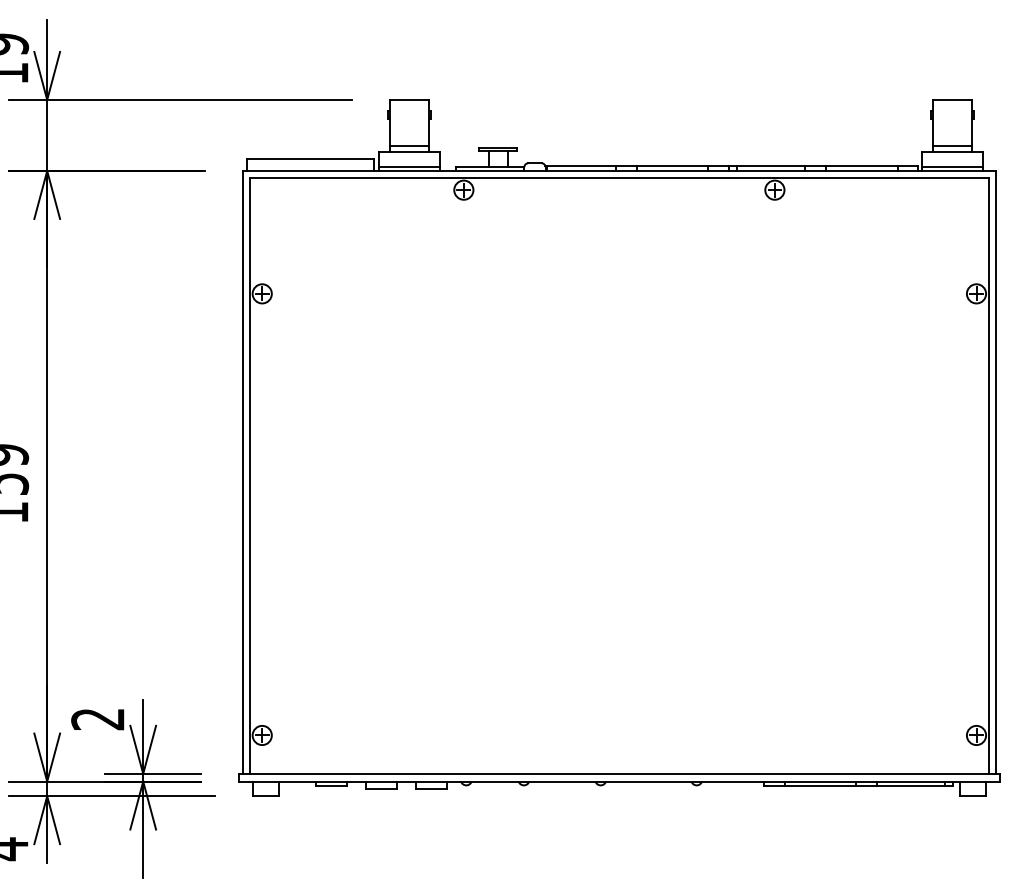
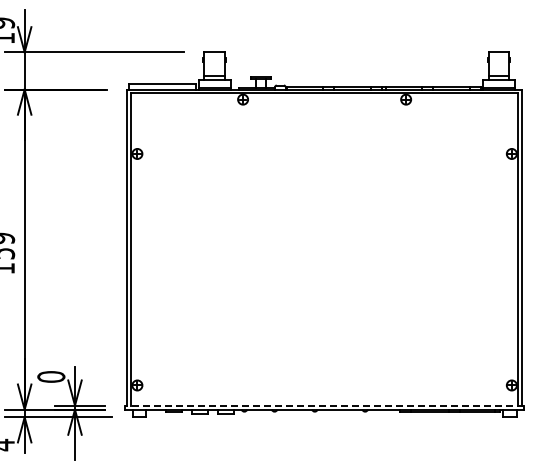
text: (98, 718) -> (51, 376), 2 -> 0
line: (619, 773) -> (324, 405), solid -> dashed

